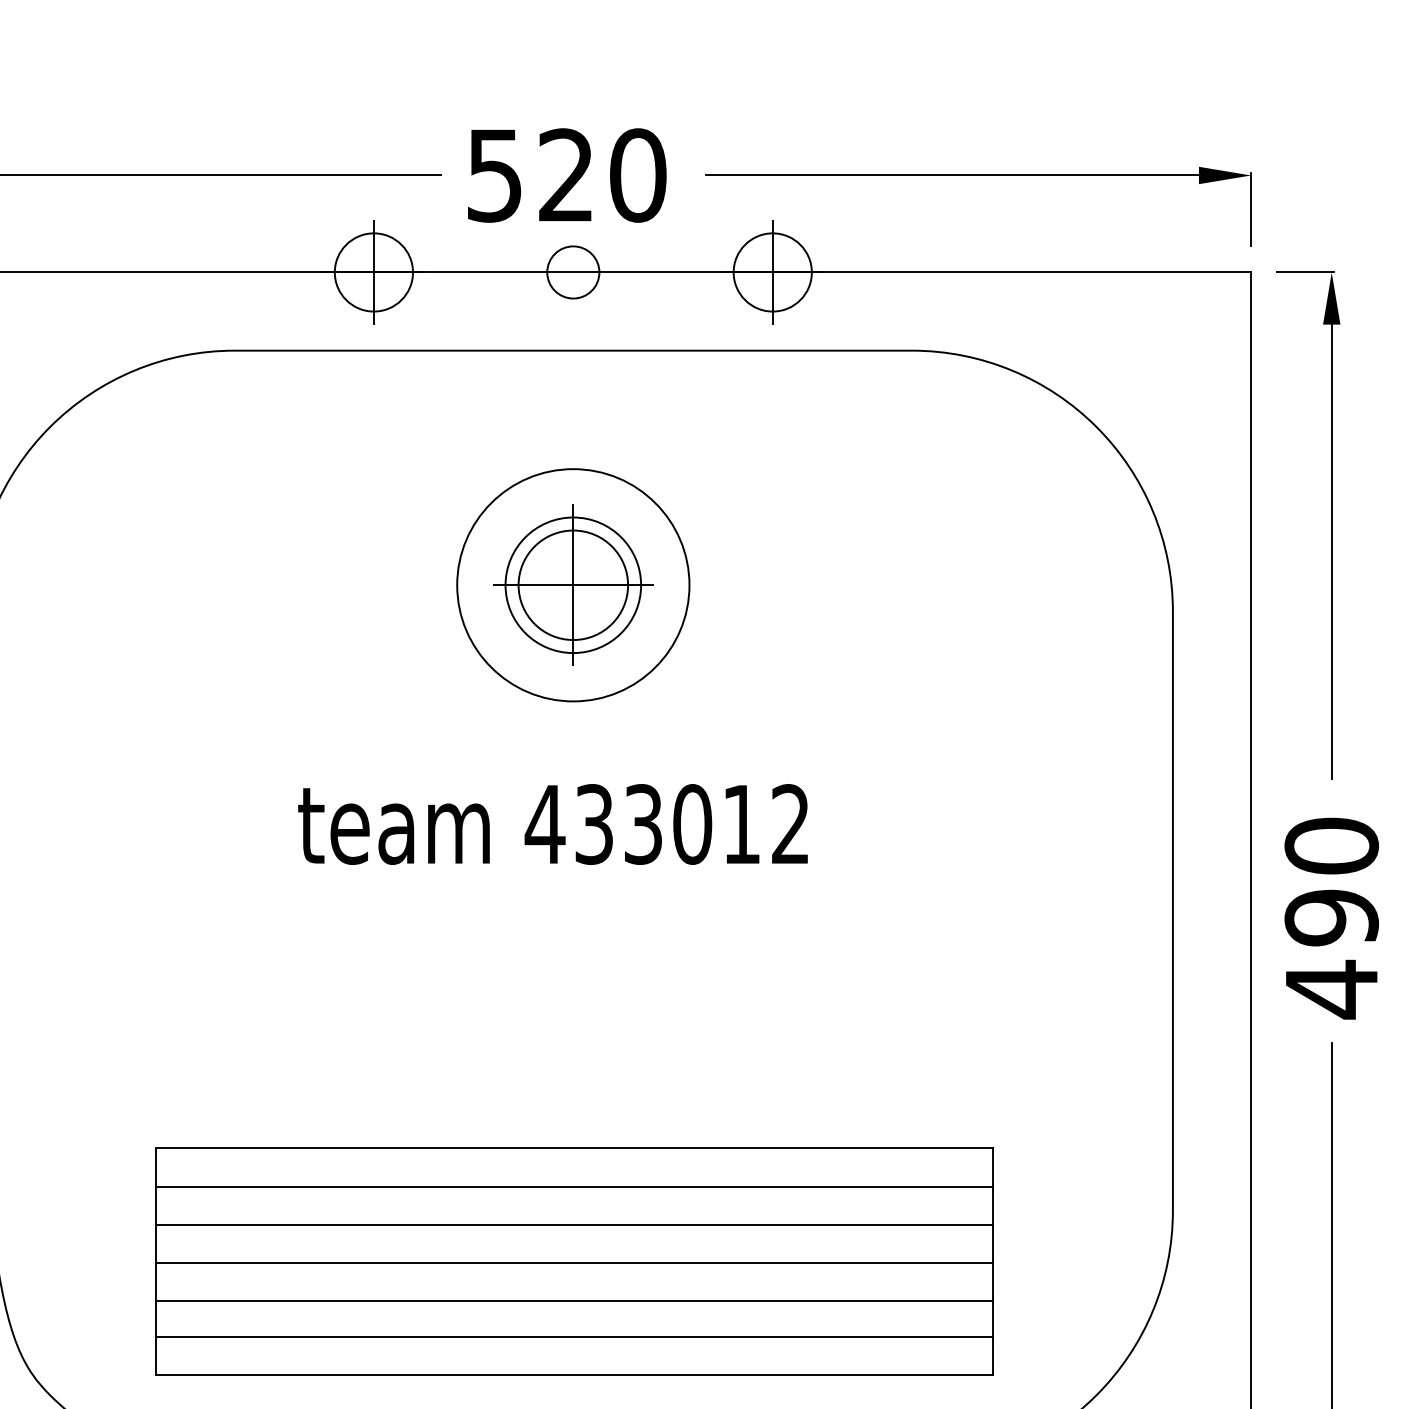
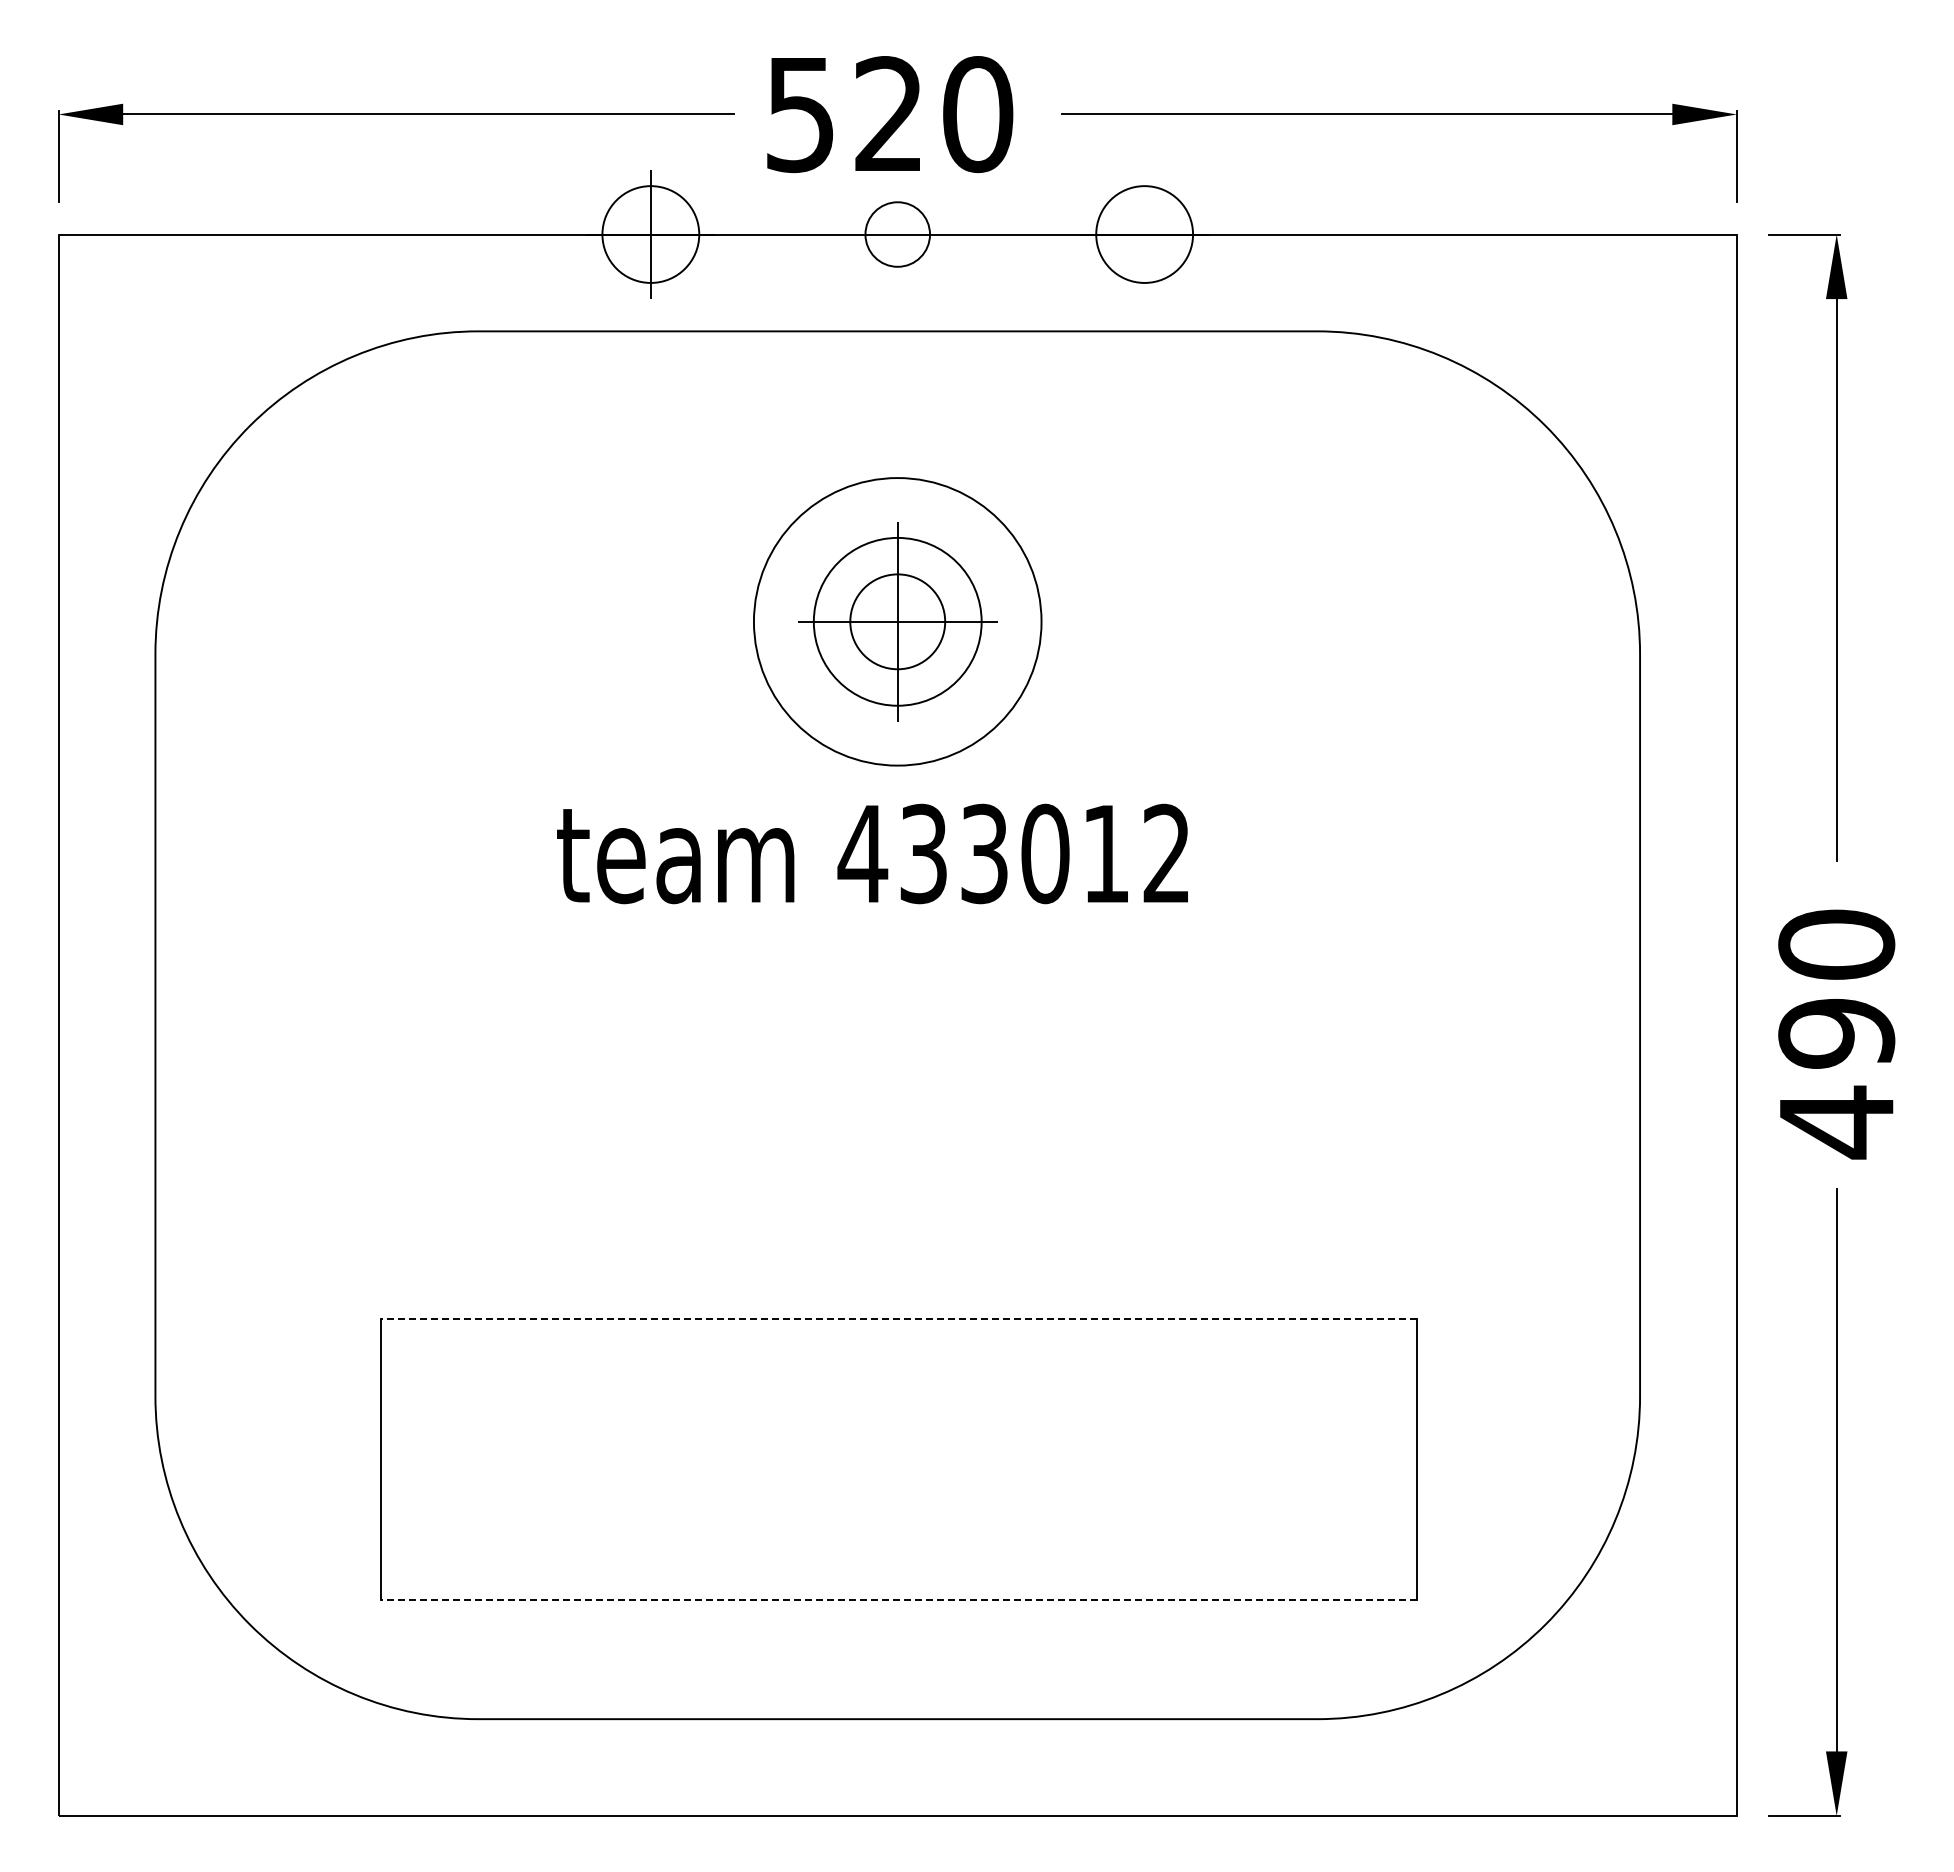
line: (772, 272) -> (1144, 234), removed
circle: (573, 585) -> (897, 621), size x0.7
text: (552, 824) -> (872, 853), moved
line: (573, 1147) -> (898, 1318), solid -> dashed
line: (573, 1186) -> (898, 1366), removed
line: (573, 1224) -> (898, 1413), removed
line: (573, 1262) -> (898, 1460), removed
line: (573, 1301) -> (898, 1508), removed
line: (573, 1336) -> (898, 1552), removed
line: (573, 1375) -> (898, 1600), solid -> dashed

